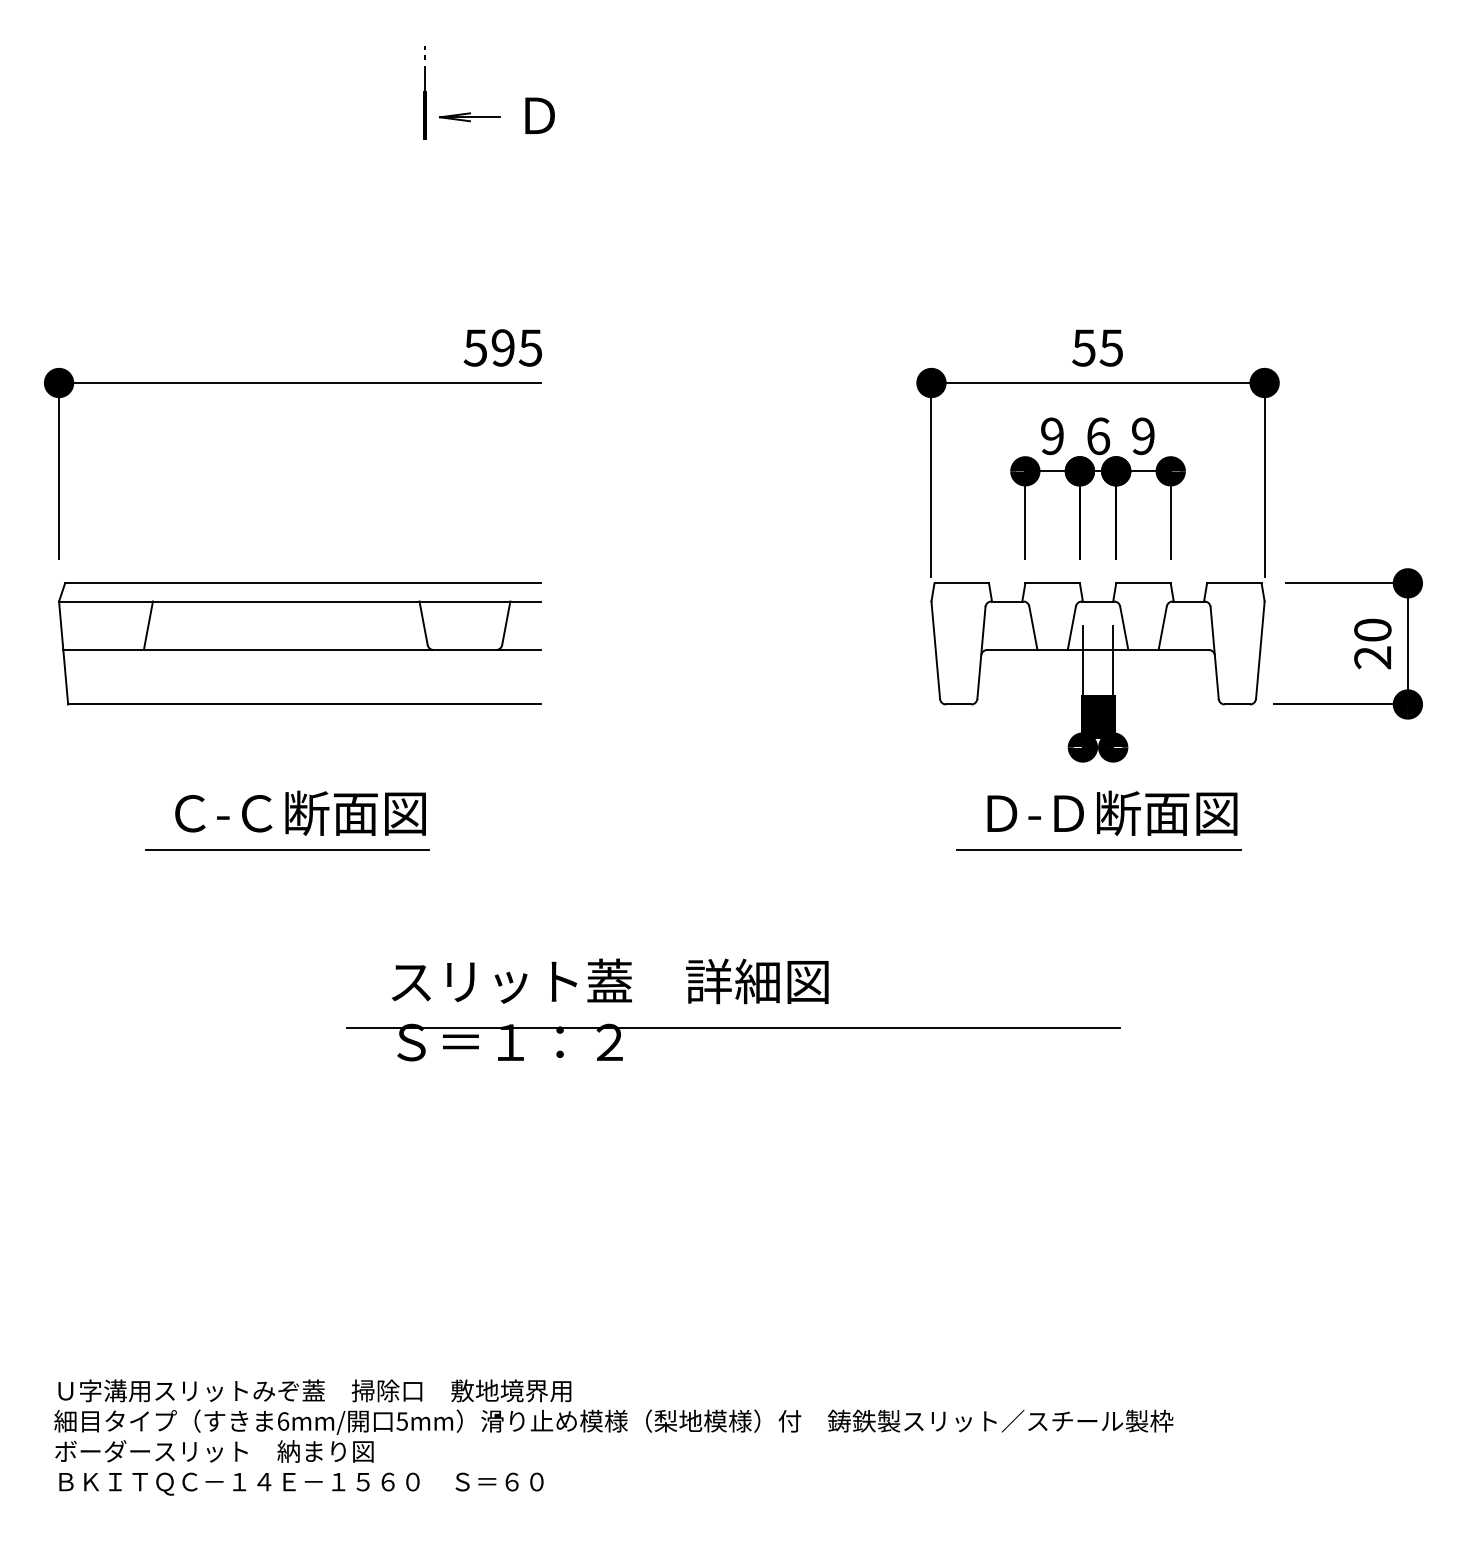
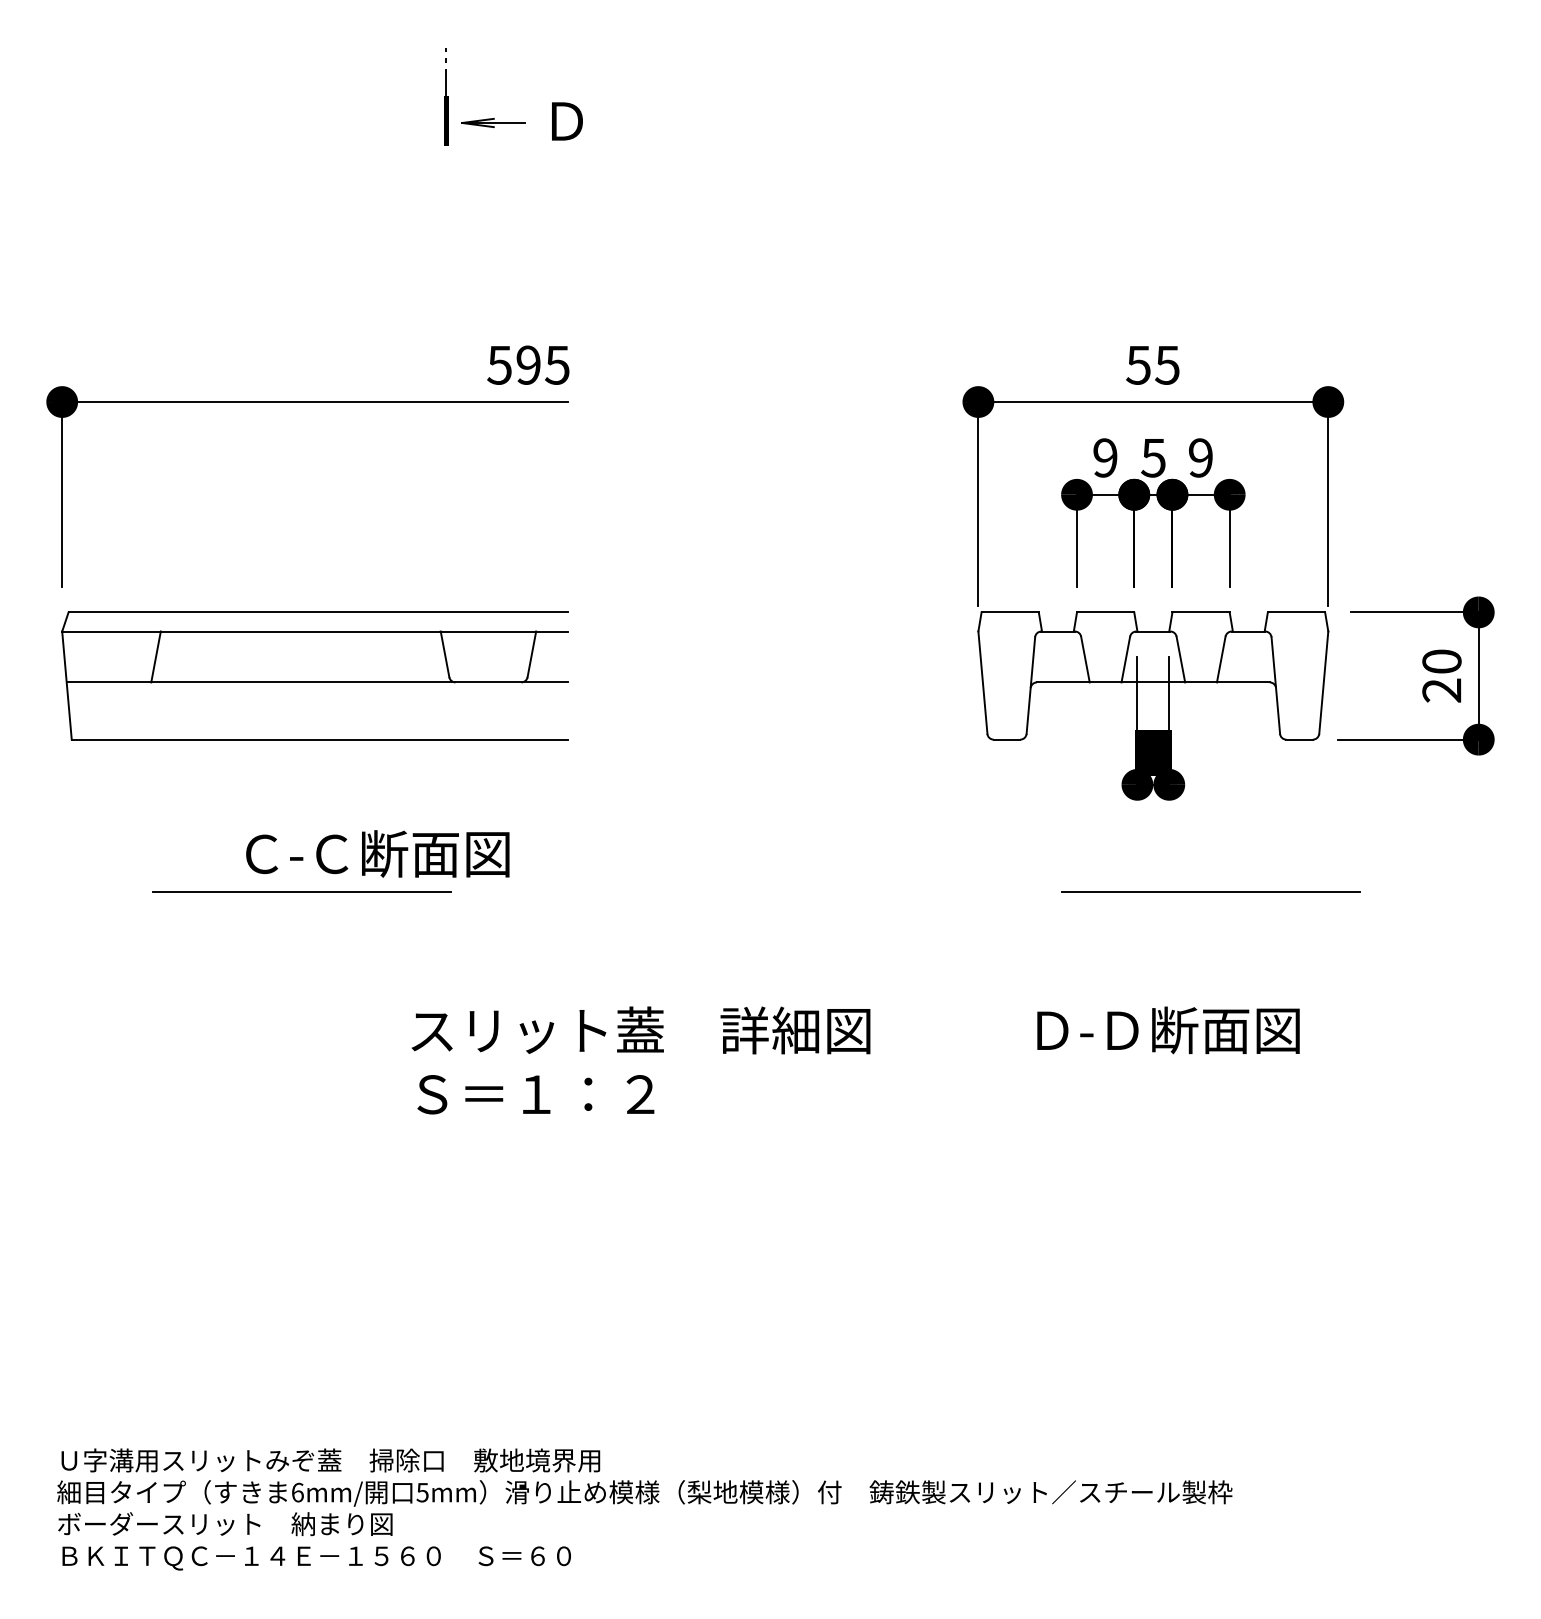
text: (1098, 436) -> (1153, 458), 6 -> 5
text: (300, 812) -> (377, 853), moved
text: (1112, 812) -> (1168, 1029), moved
line: (1098, 849) -> (1210, 891), moved
line: (733, 1027) -> (770, 1078), removed

